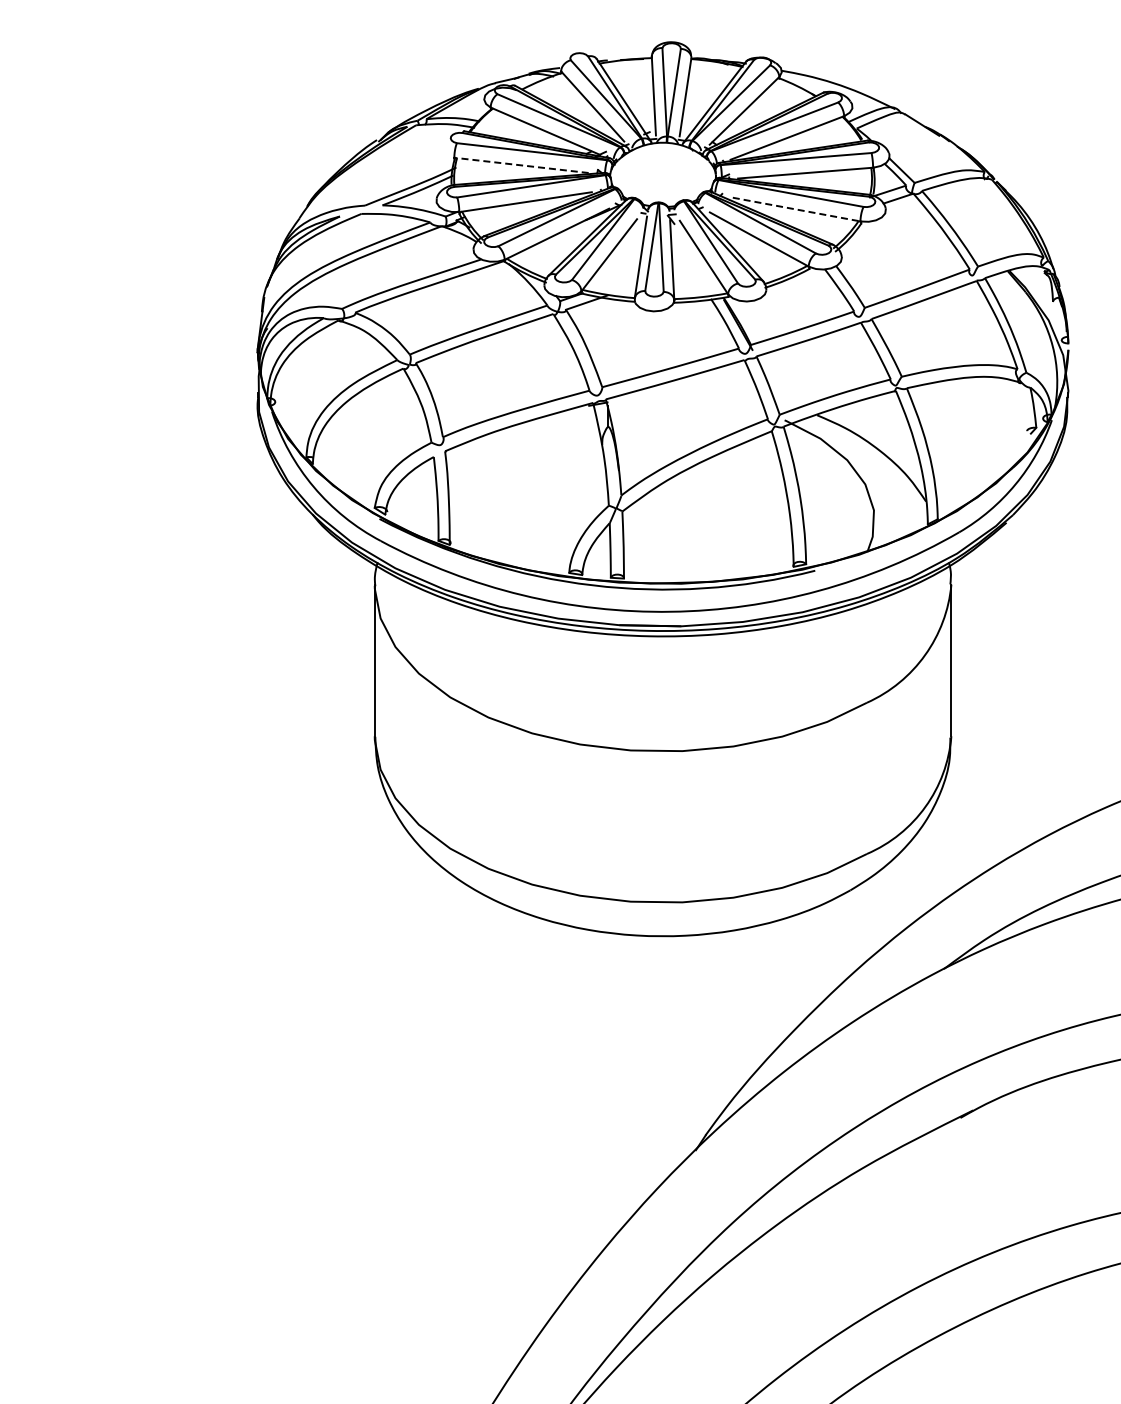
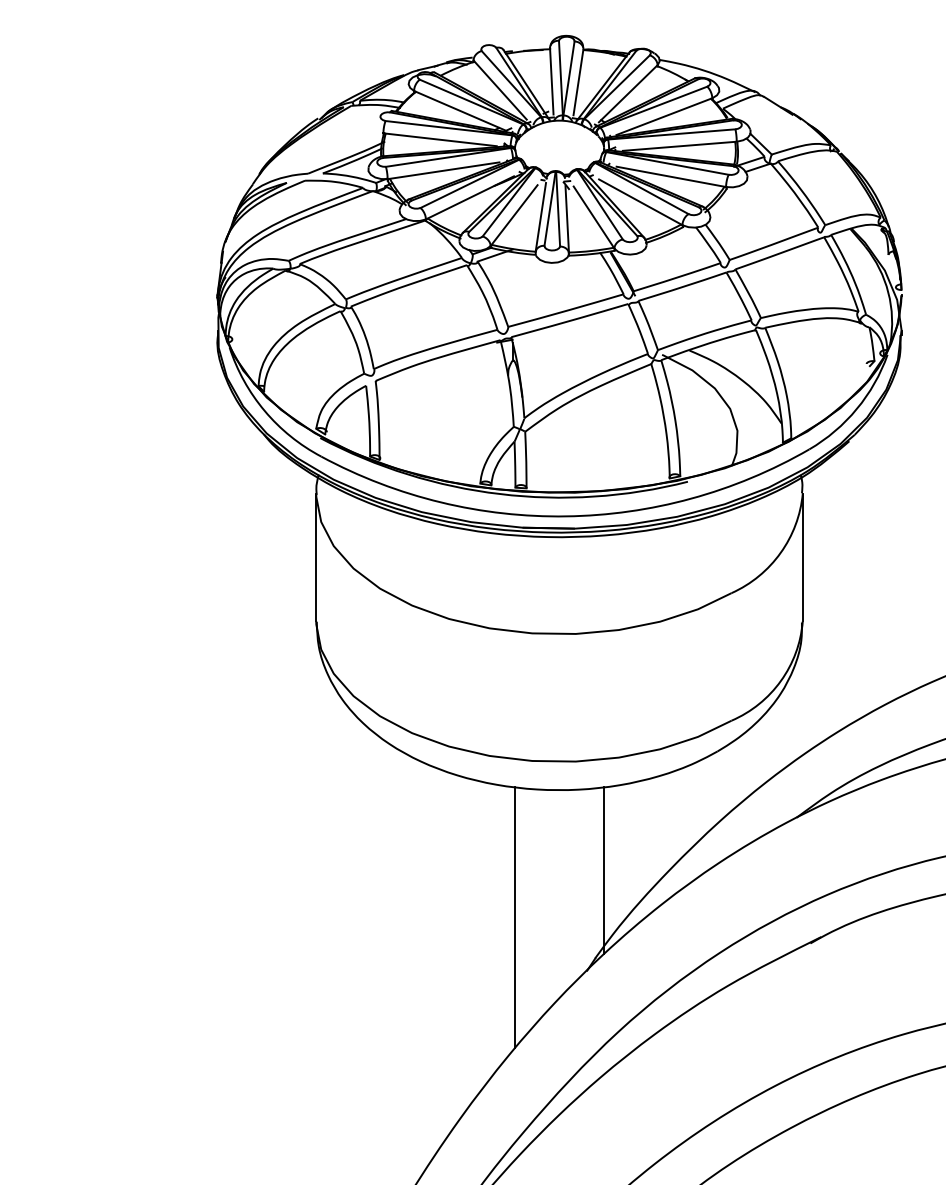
line: (522, 165) -> (440, 139), dashed -> solid
line: (794, 209) -> (670, 176), dashed -> solid
line: (715, 1031) -> (603, 870), added
line: (610, 1087) -> (515, 917), added

